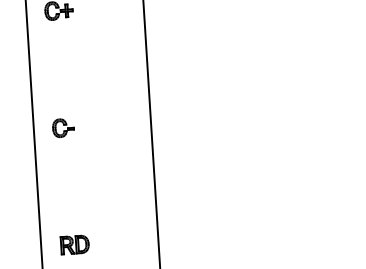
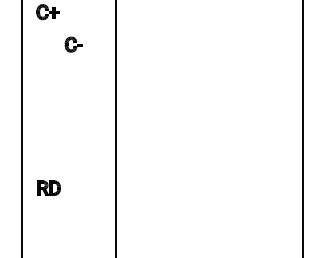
part: (62, 127) -> (73, 44), moved
part: (74, 244) -> (48, 187), moved

